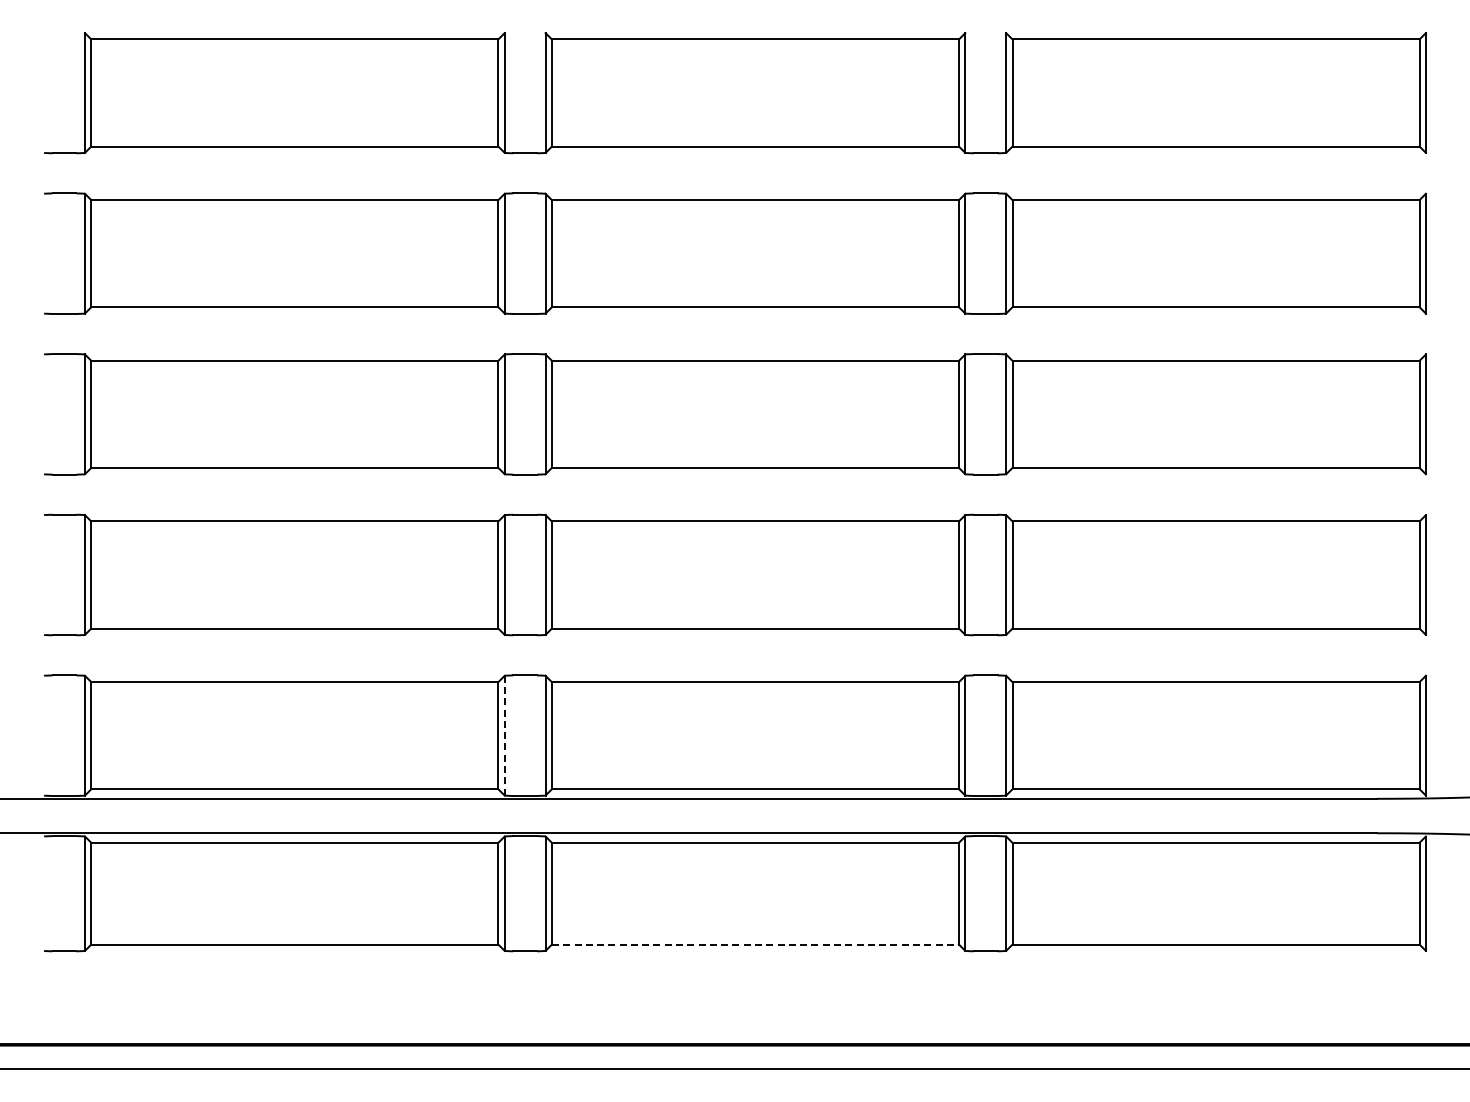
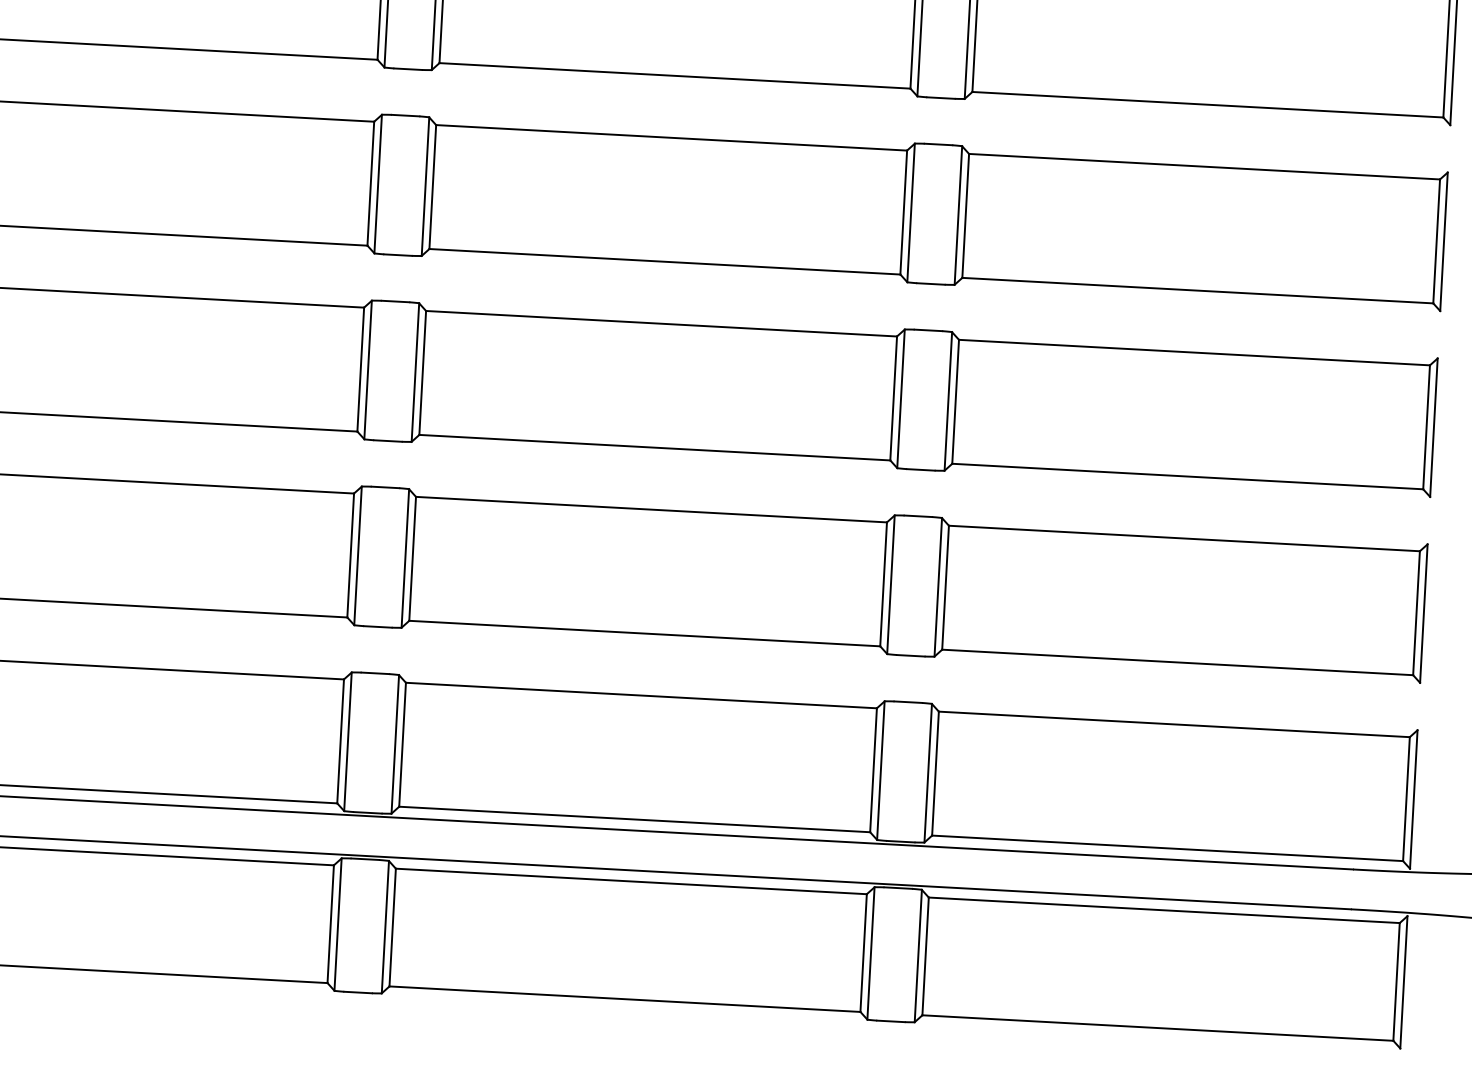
line: (504, 735) -> (347, 741), dashed -> solid
line: (755, 944) -> (625, 999), dashed -> solid

